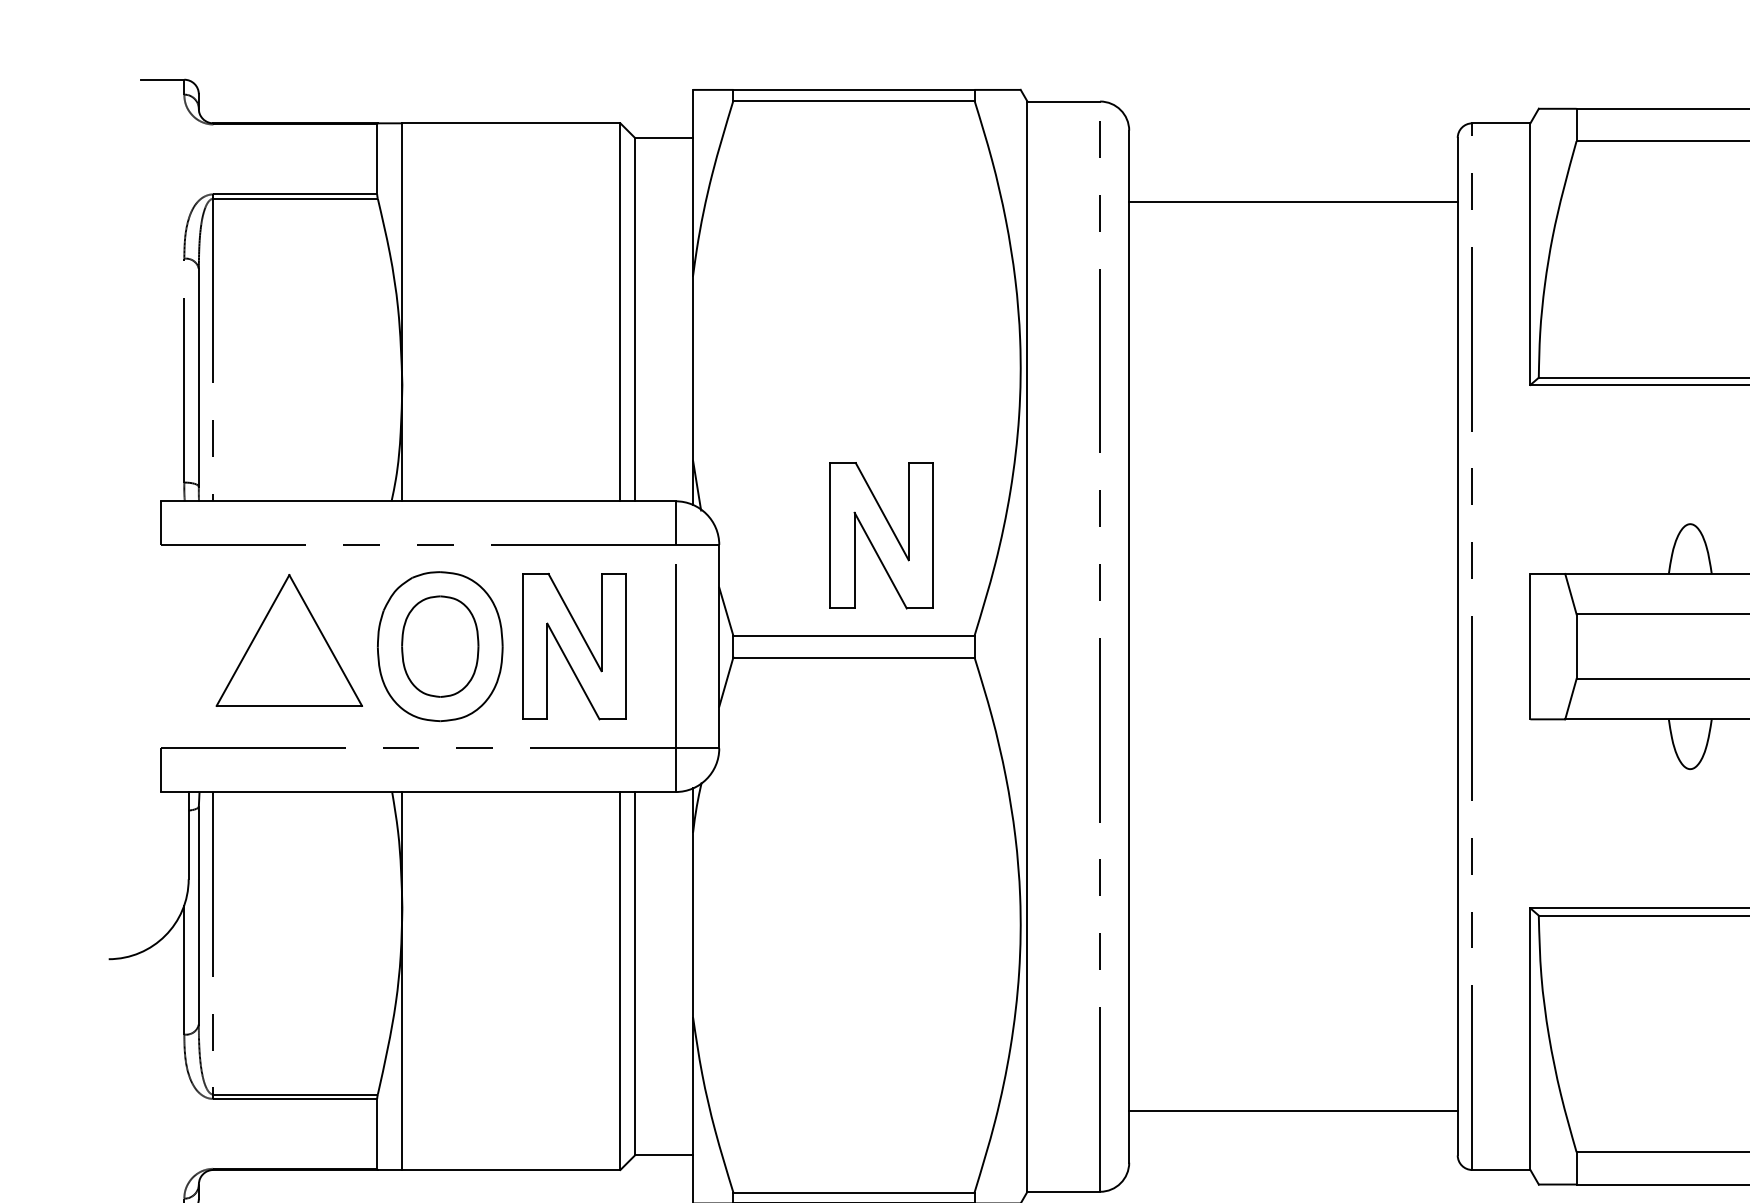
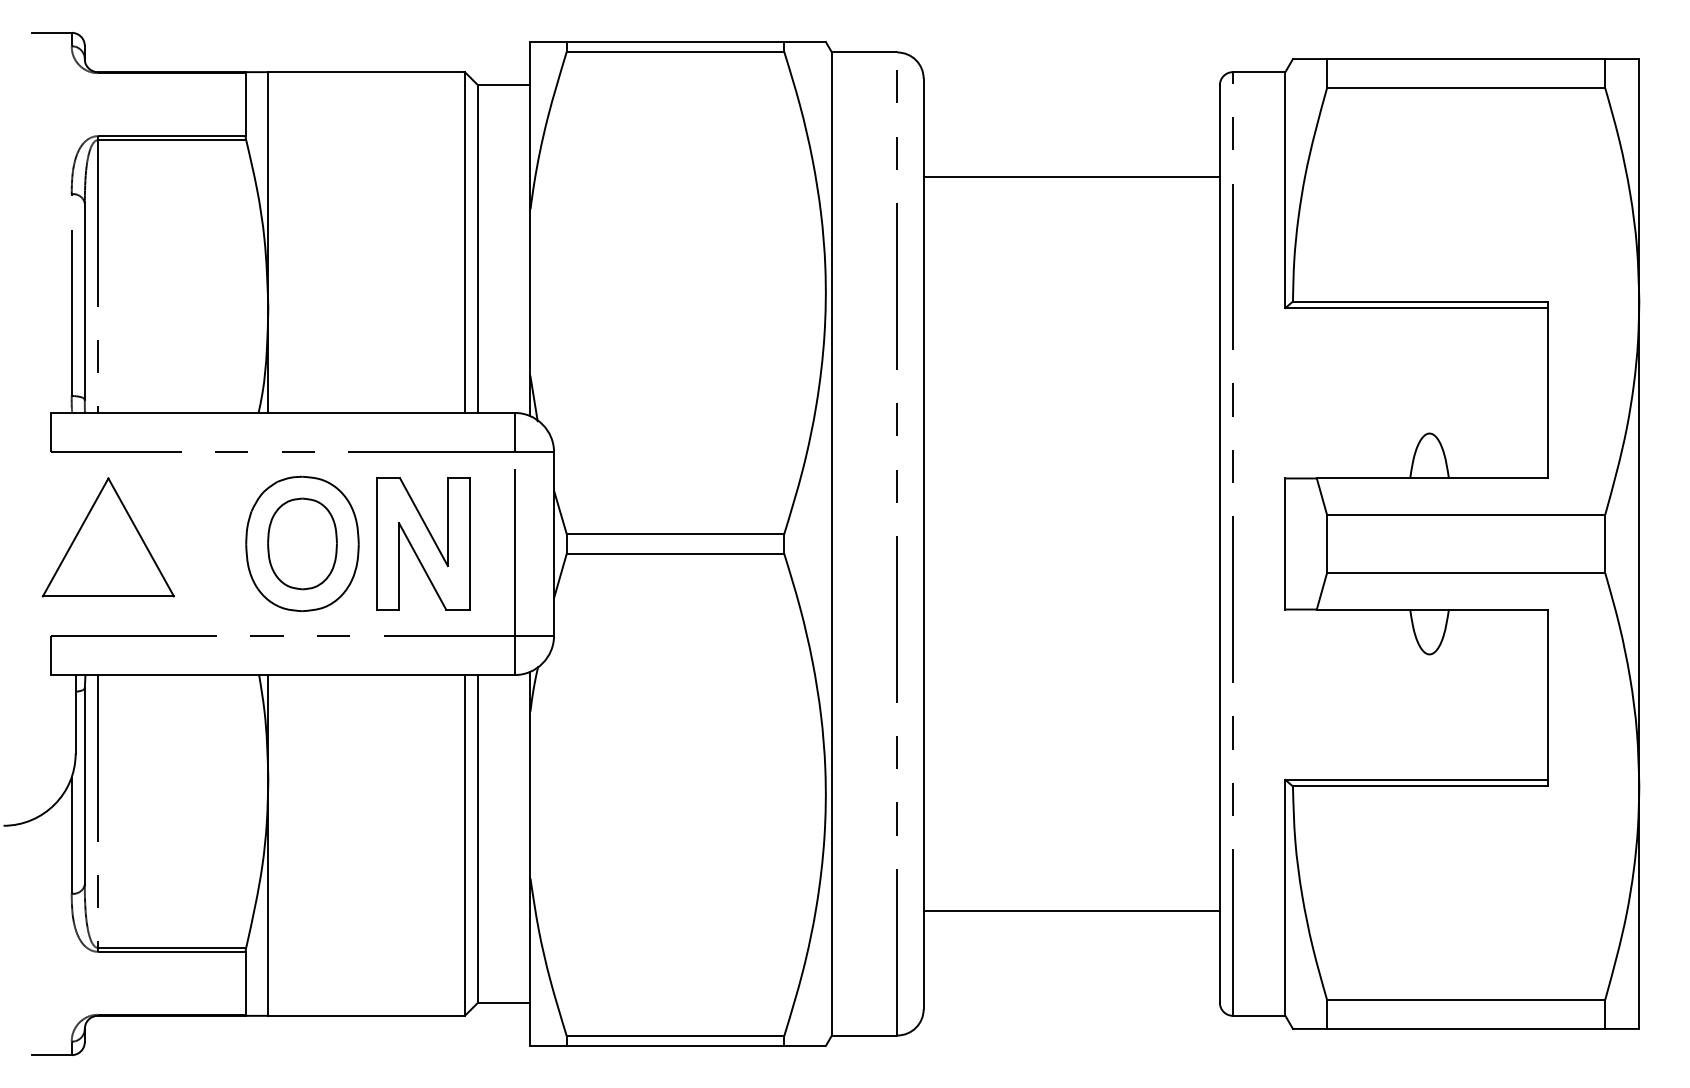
line: (1293, 202) -> (1071, 177), moved
part: (881, 535) -> (700, 443), removed
part: (288, 640) -> (107, 537), moved
line: (1293, 1110) -> (1071, 910), moved

